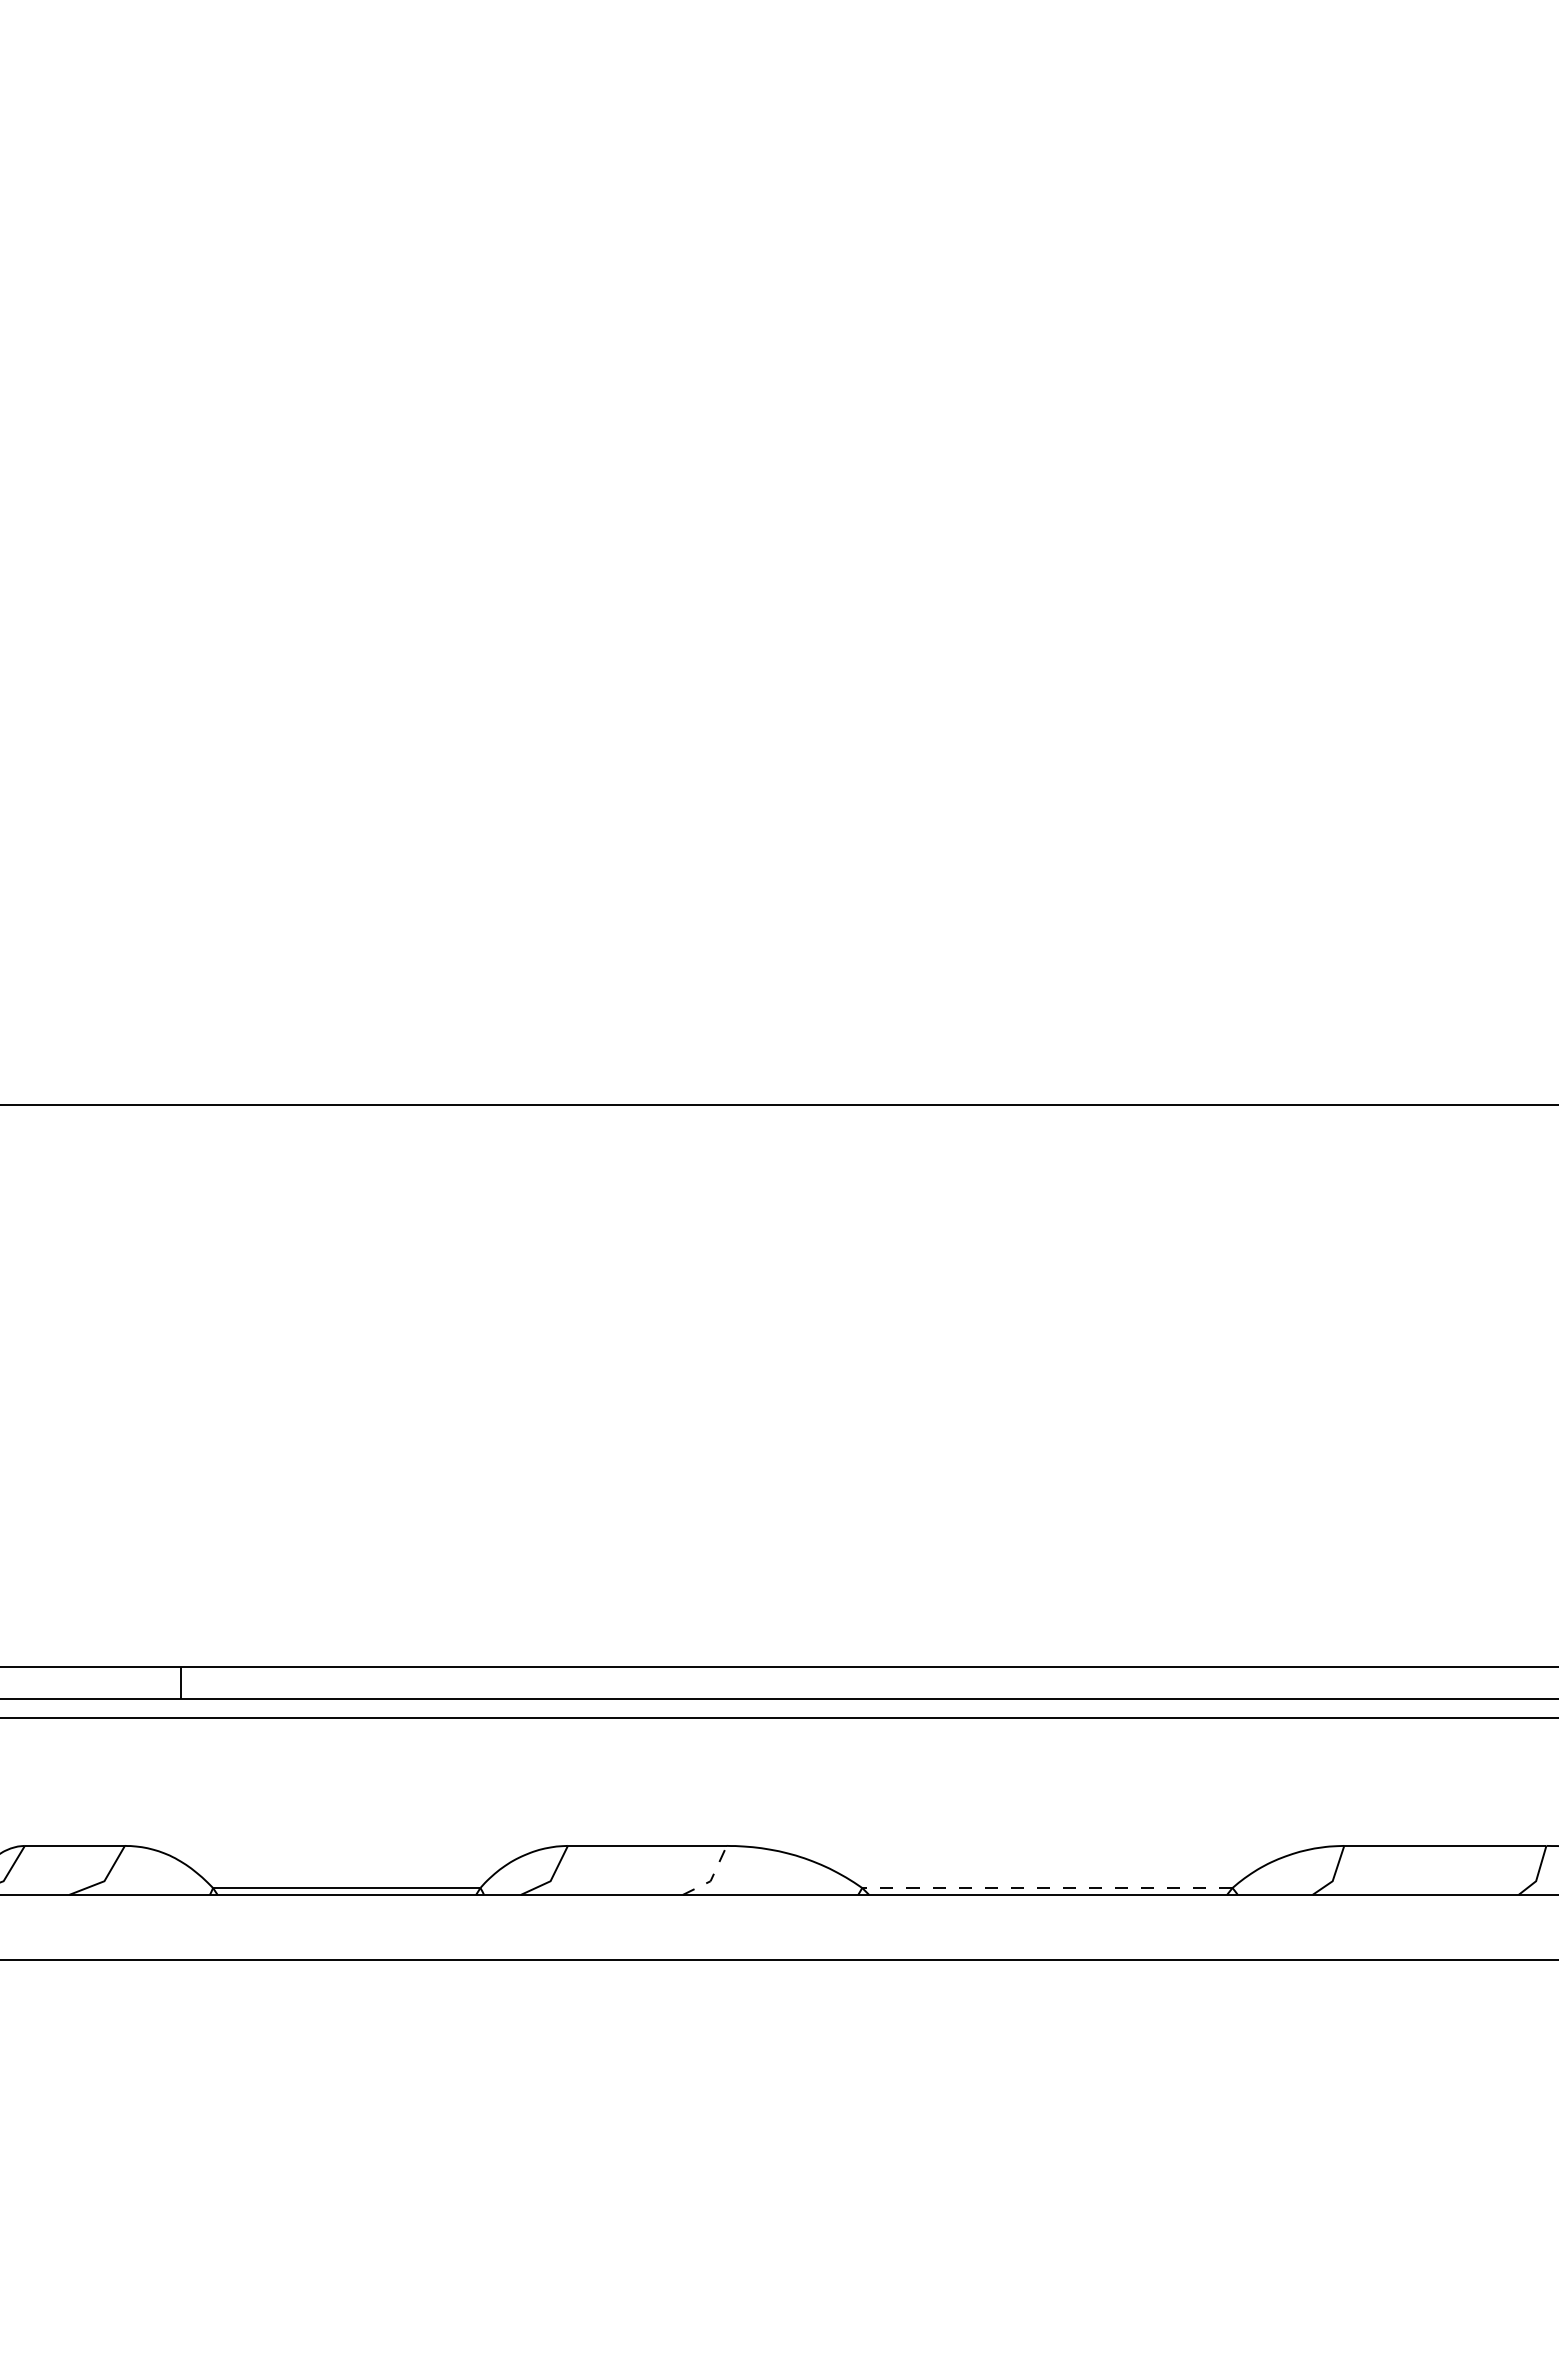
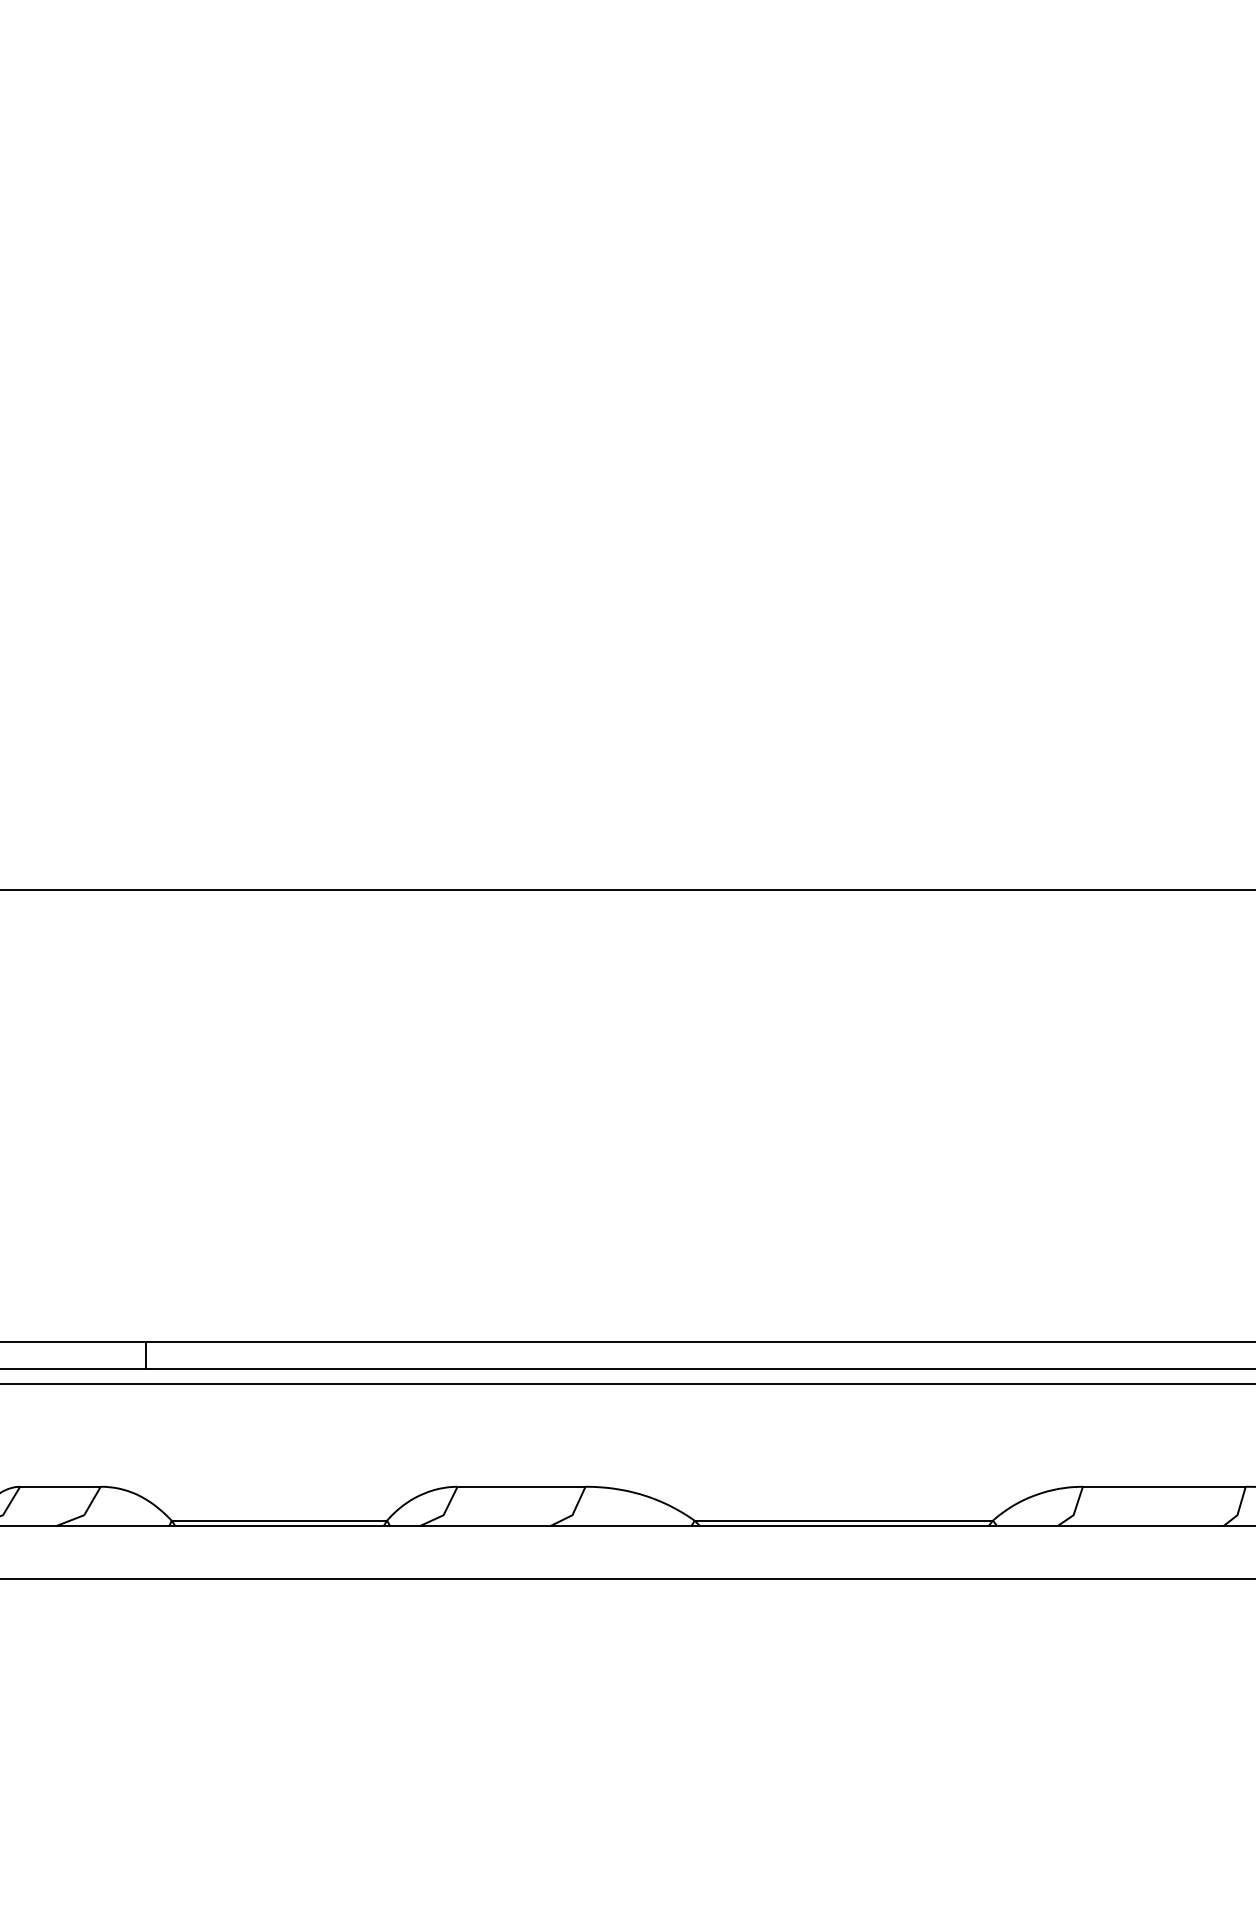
line: (712, 1877) -> (574, 1512), dashed -> solid
line: (1046, 1888) -> (843, 1521), dashed -> solid

